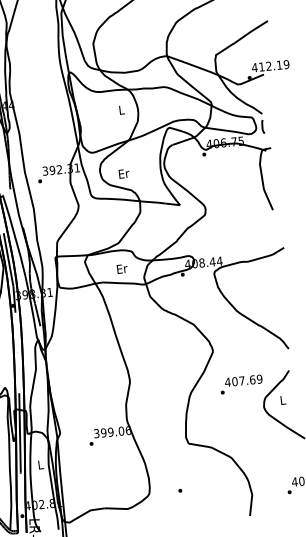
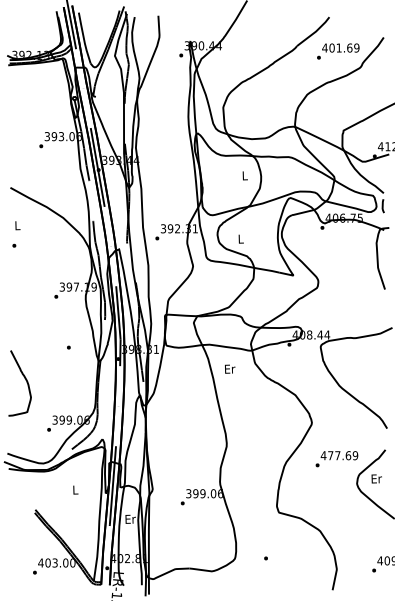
text: (124, 173) -> (241, 238), Er -> L
text: (122, 268) -> (230, 368), moved
text: (234, 381) -> (330, 455), 407.69 -> 477.69
text: (282, 399) -> (376, 478), L -> Er
text: (40, 464) -> (130, 518), L -> Er

